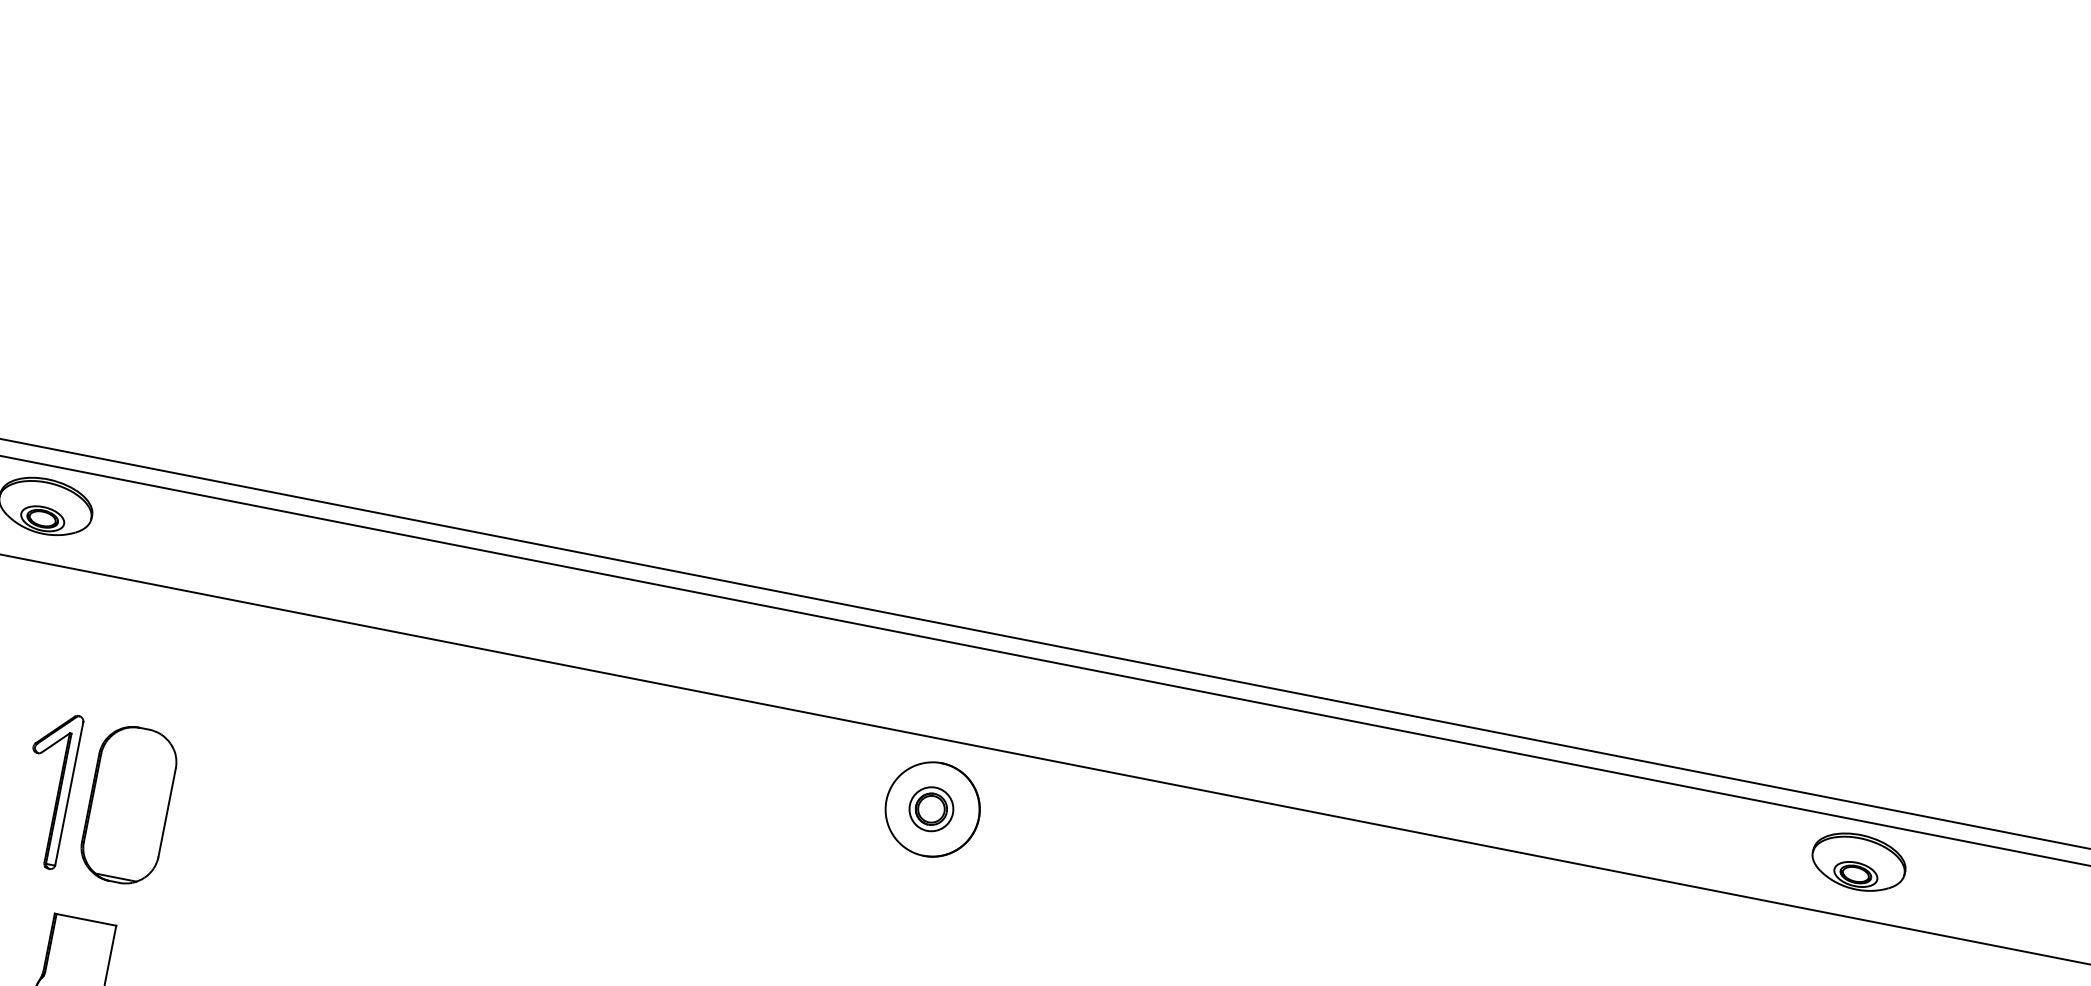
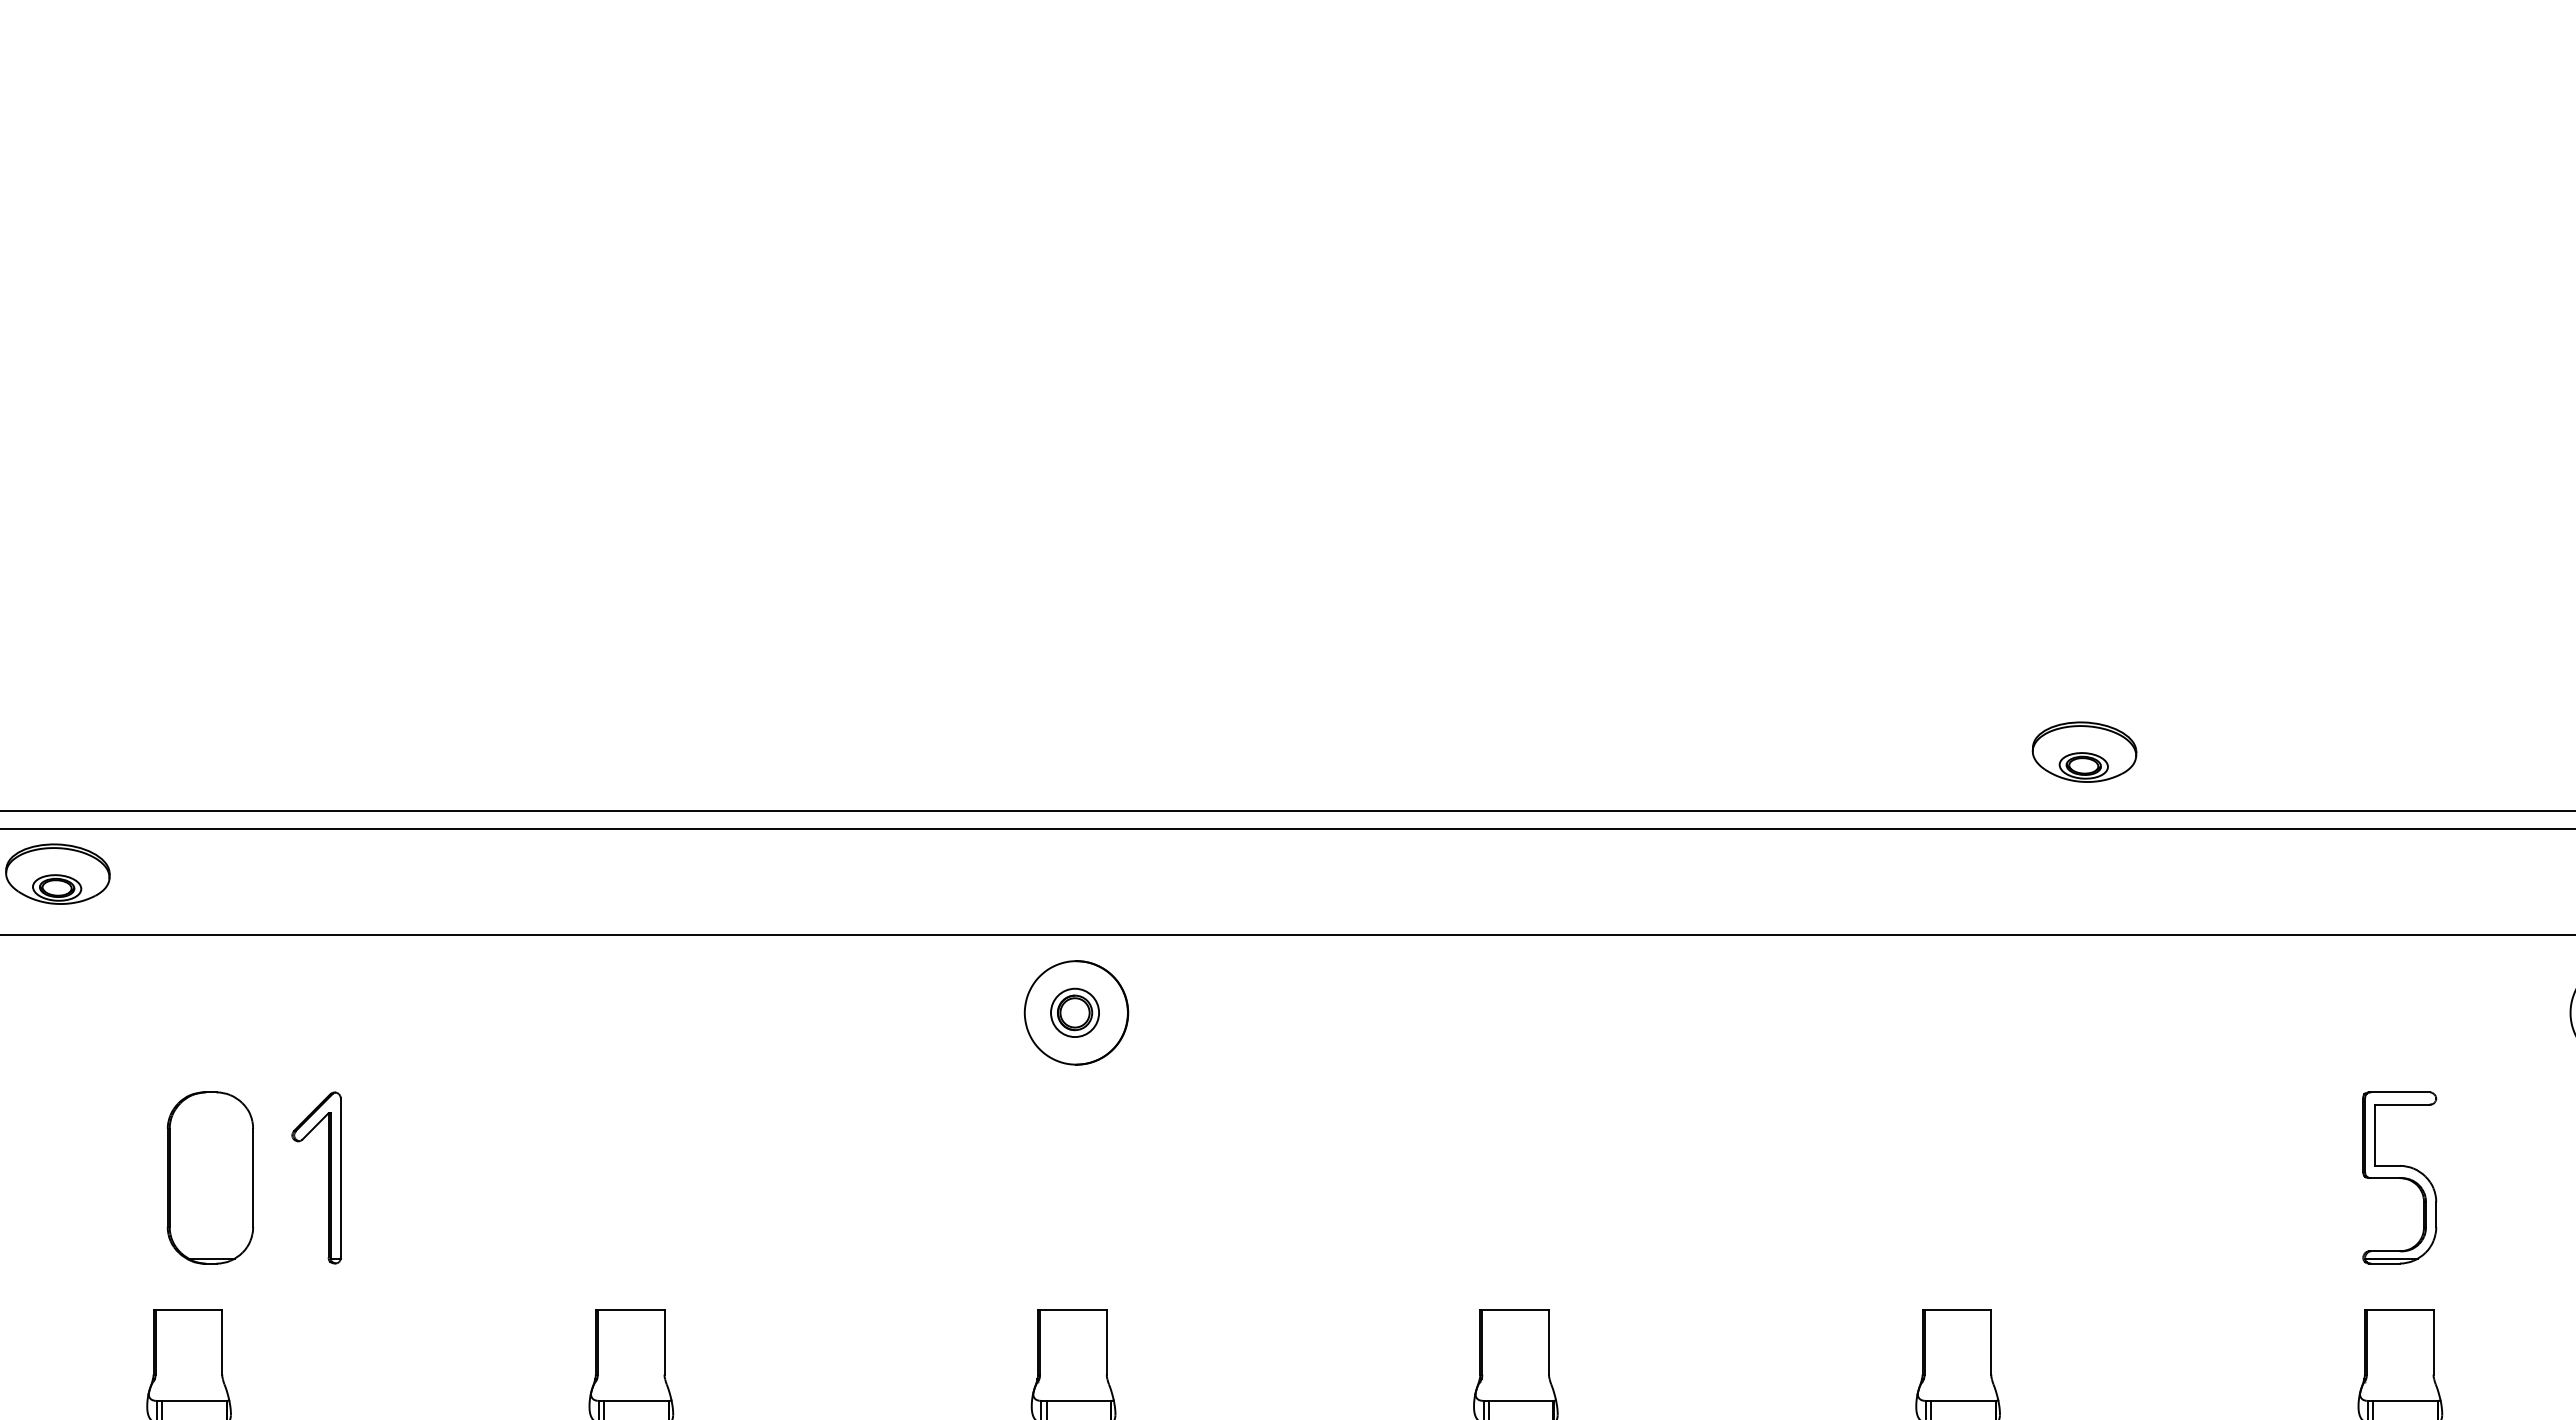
part: (58, 790) -> (328, 1177), moved
part: (1859, 861) -> (2084, 751), moved

